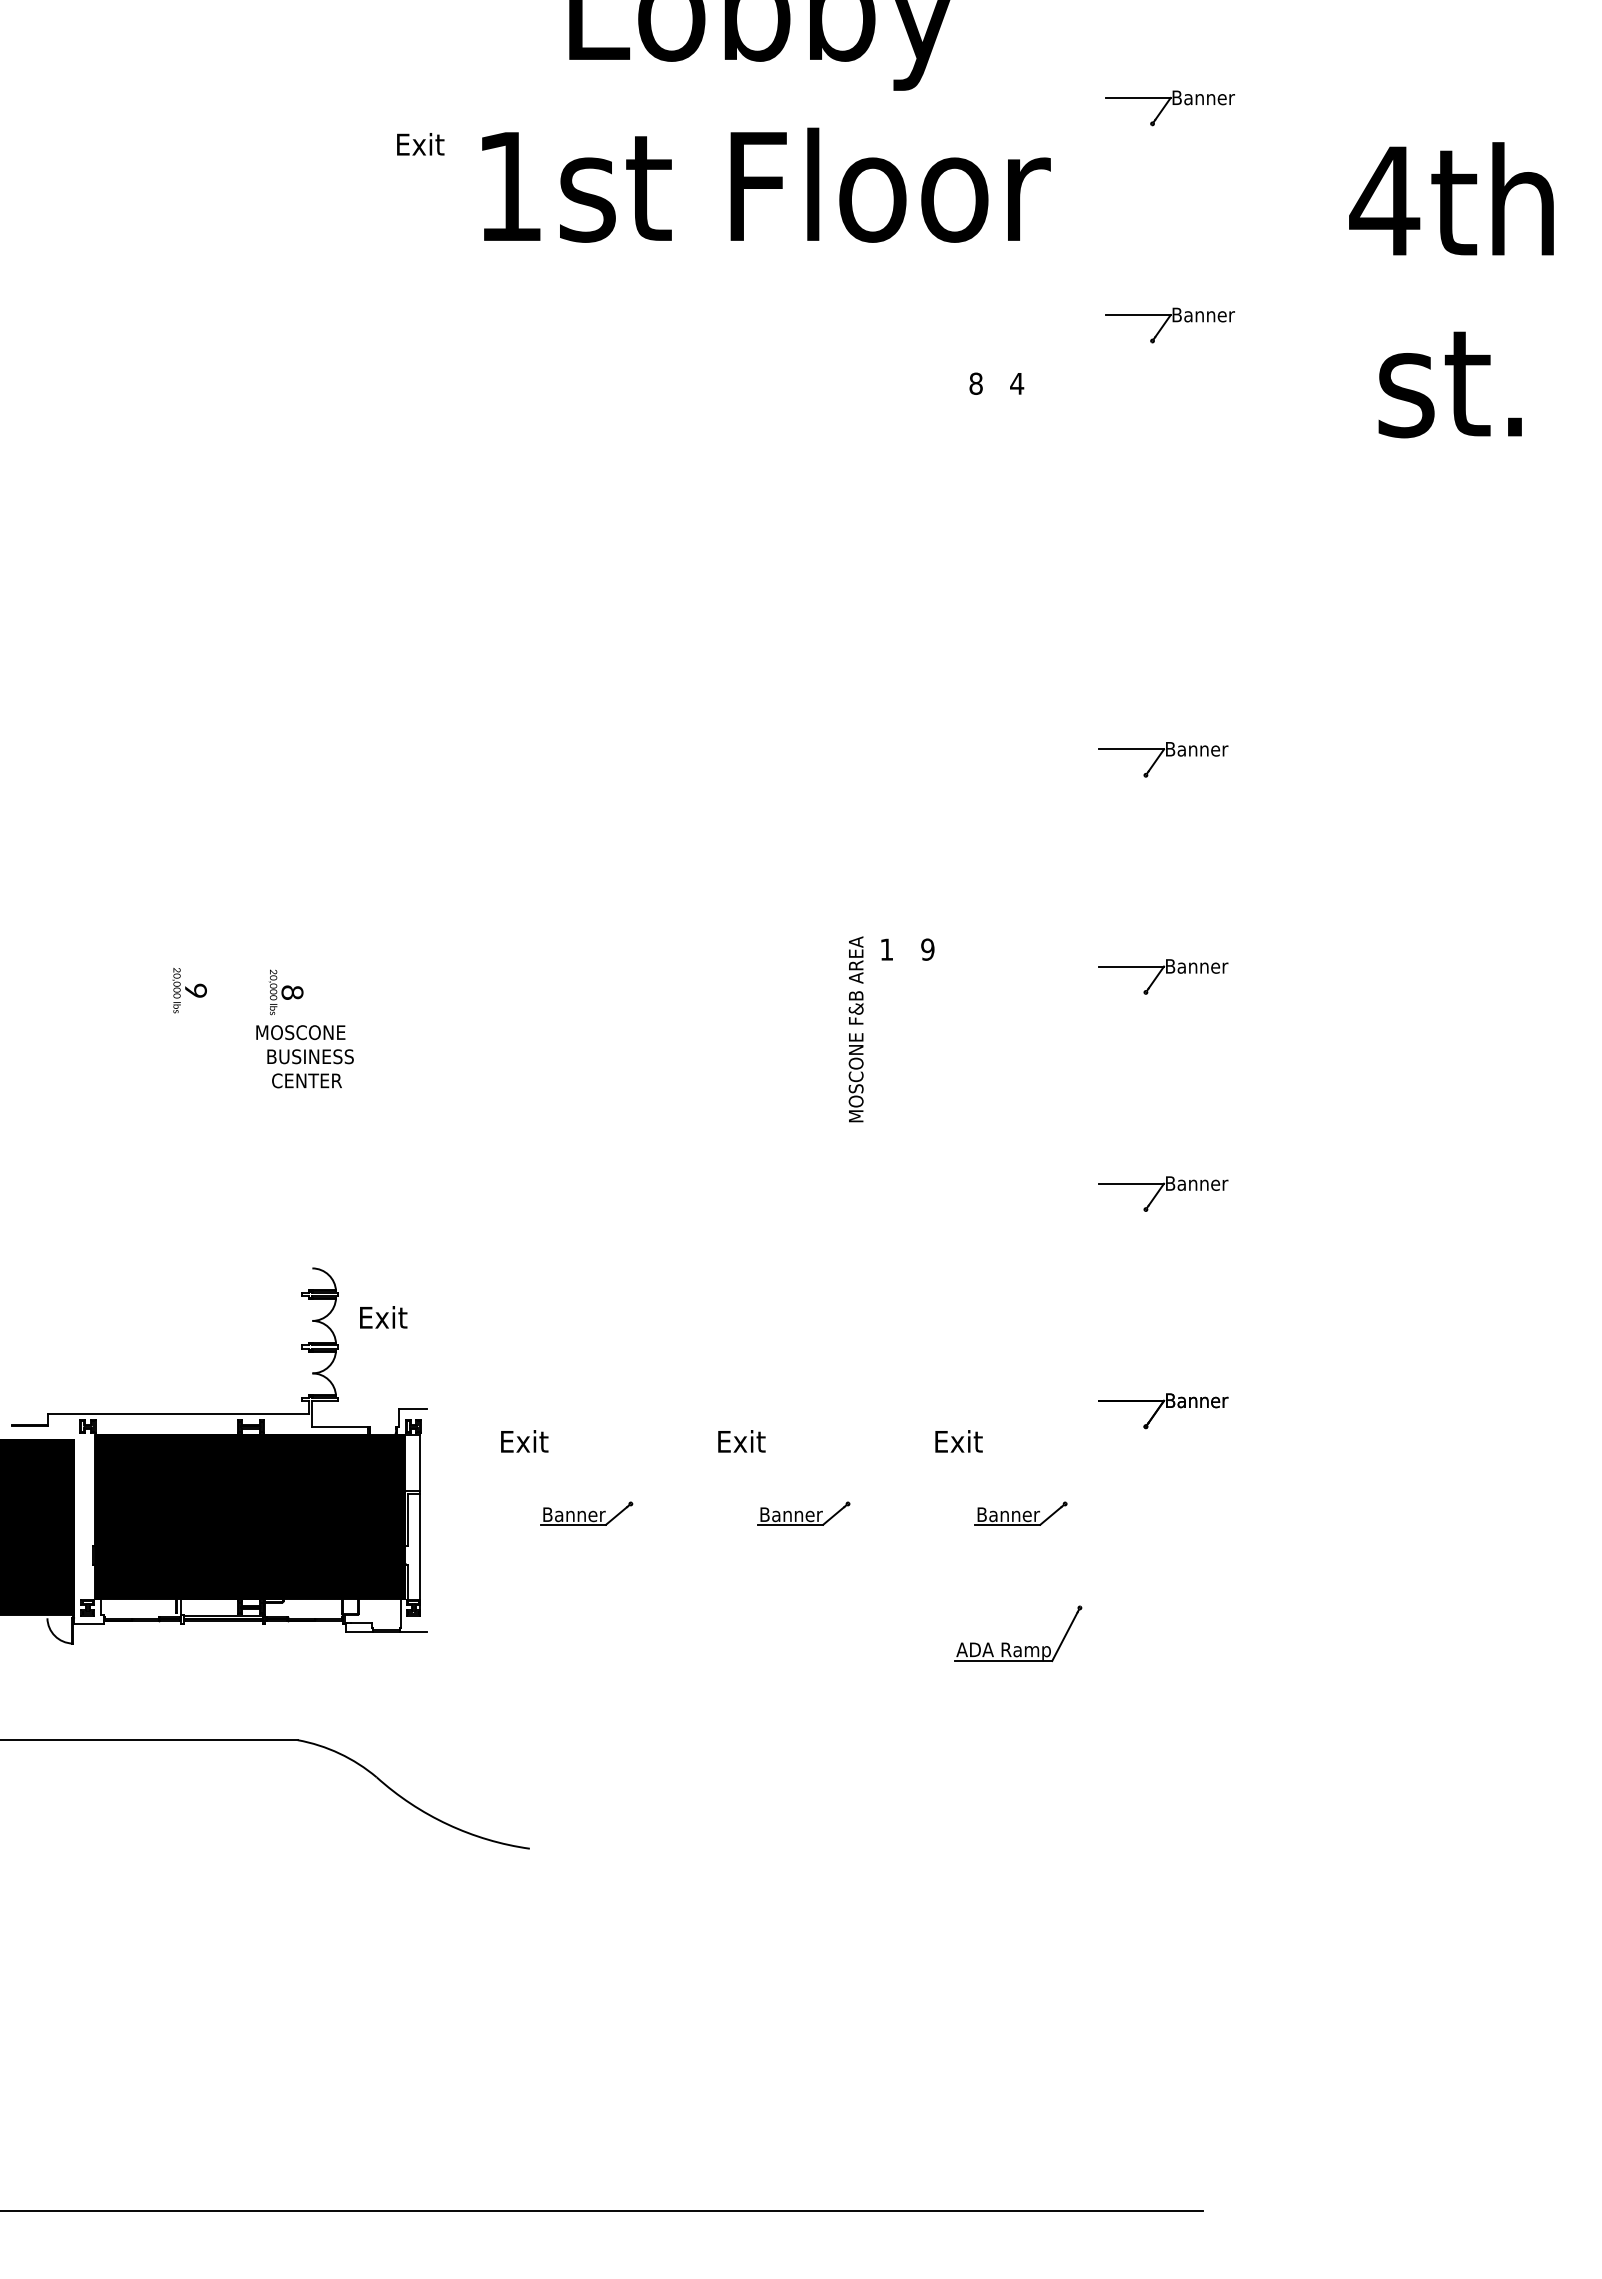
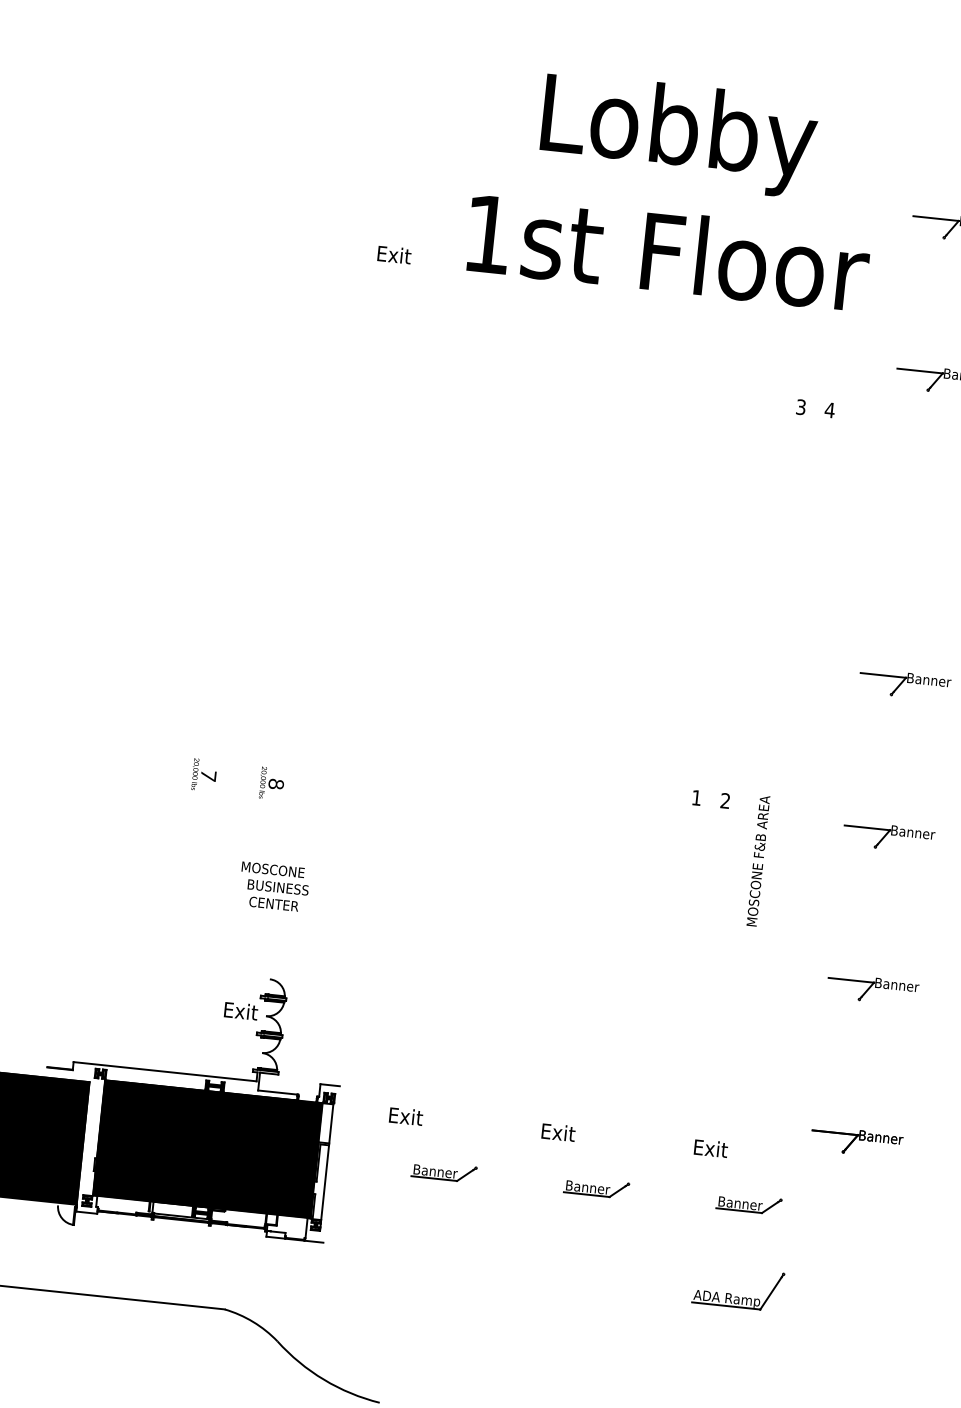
text: (420, 144) -> (394, 255), moved
text: (975, 383) -> (800, 407), 8 -> 3
text: (927, 949) -> (725, 800), 9 -> 2
text: (195, 990) -> (208, 775), 9 -> 7
text: (855, 1029) -> (757, 861), moved
text: (304, 1056) -> (274, 886), moved
text: (383, 1317) -> (241, 1011), moved

